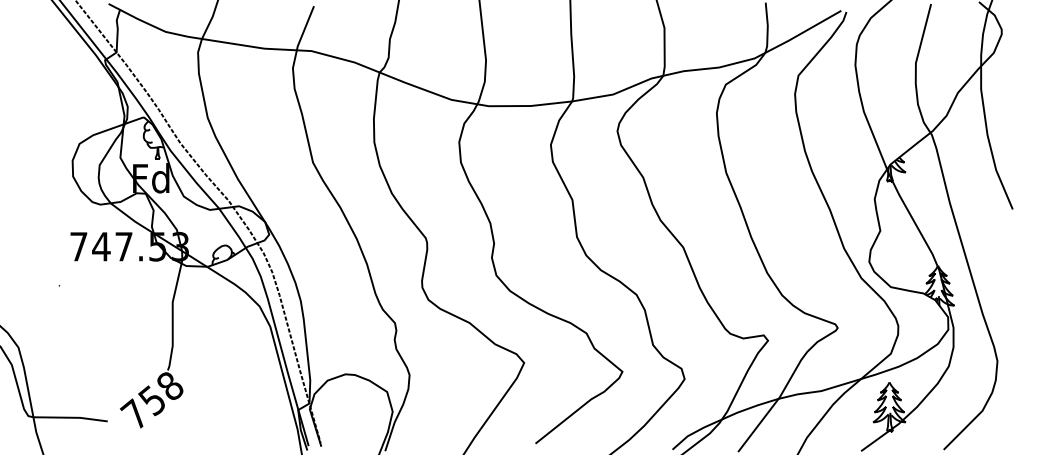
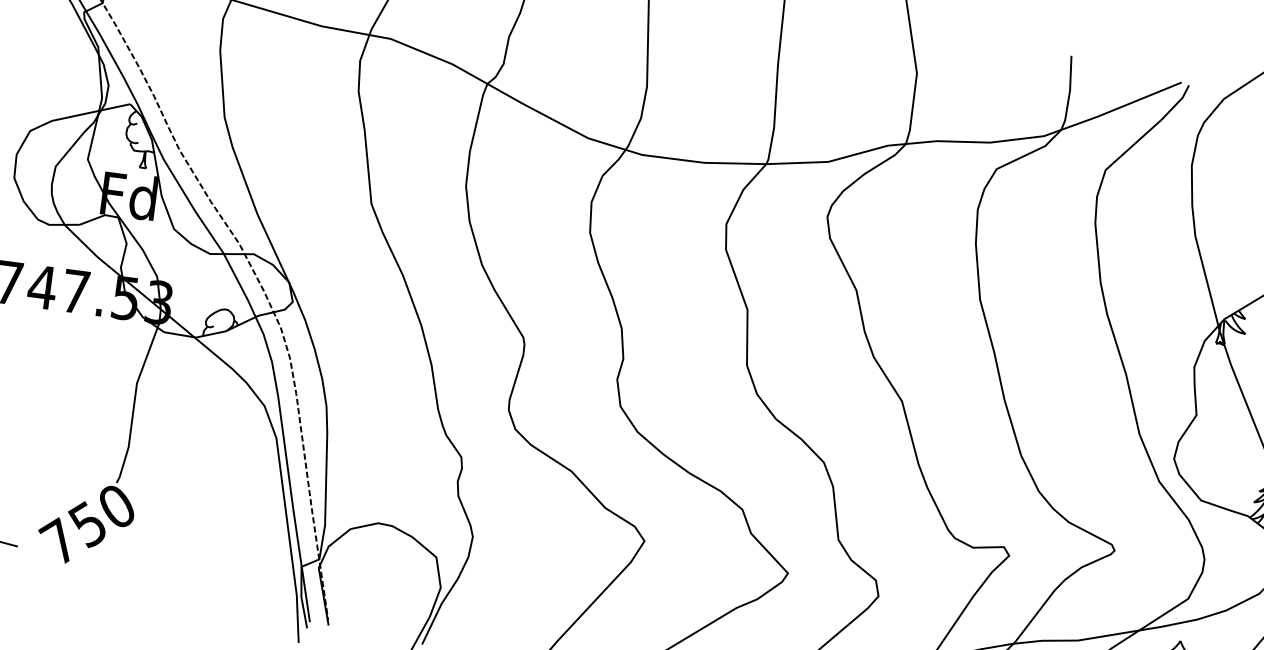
text: (170, 385) -> (117, 505), 758 -> 750

